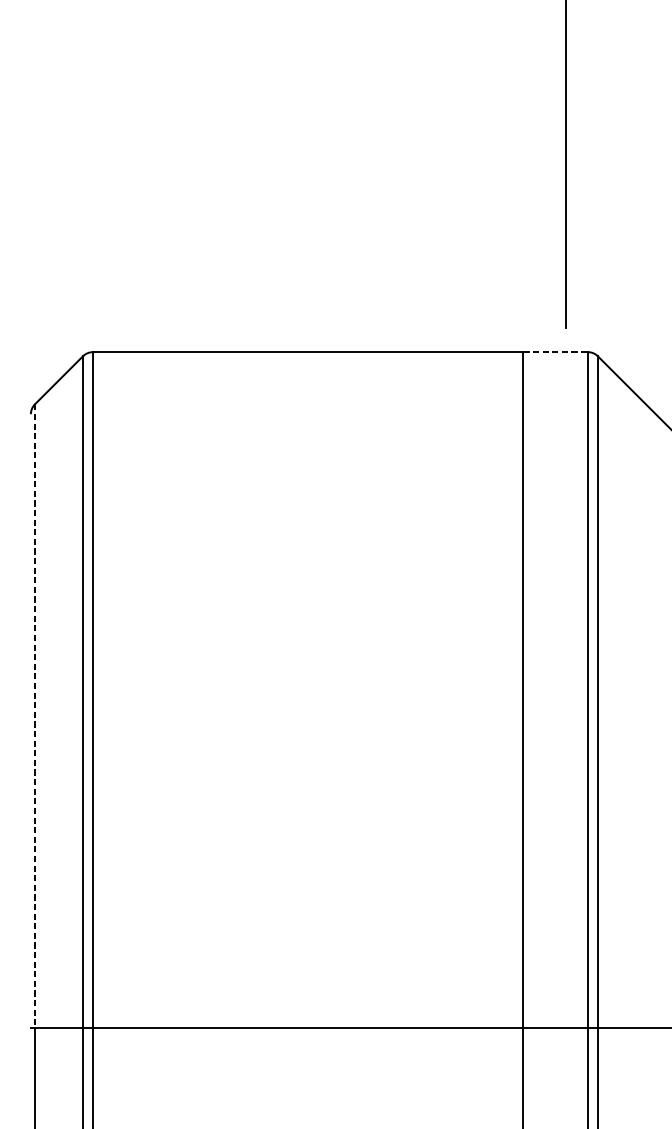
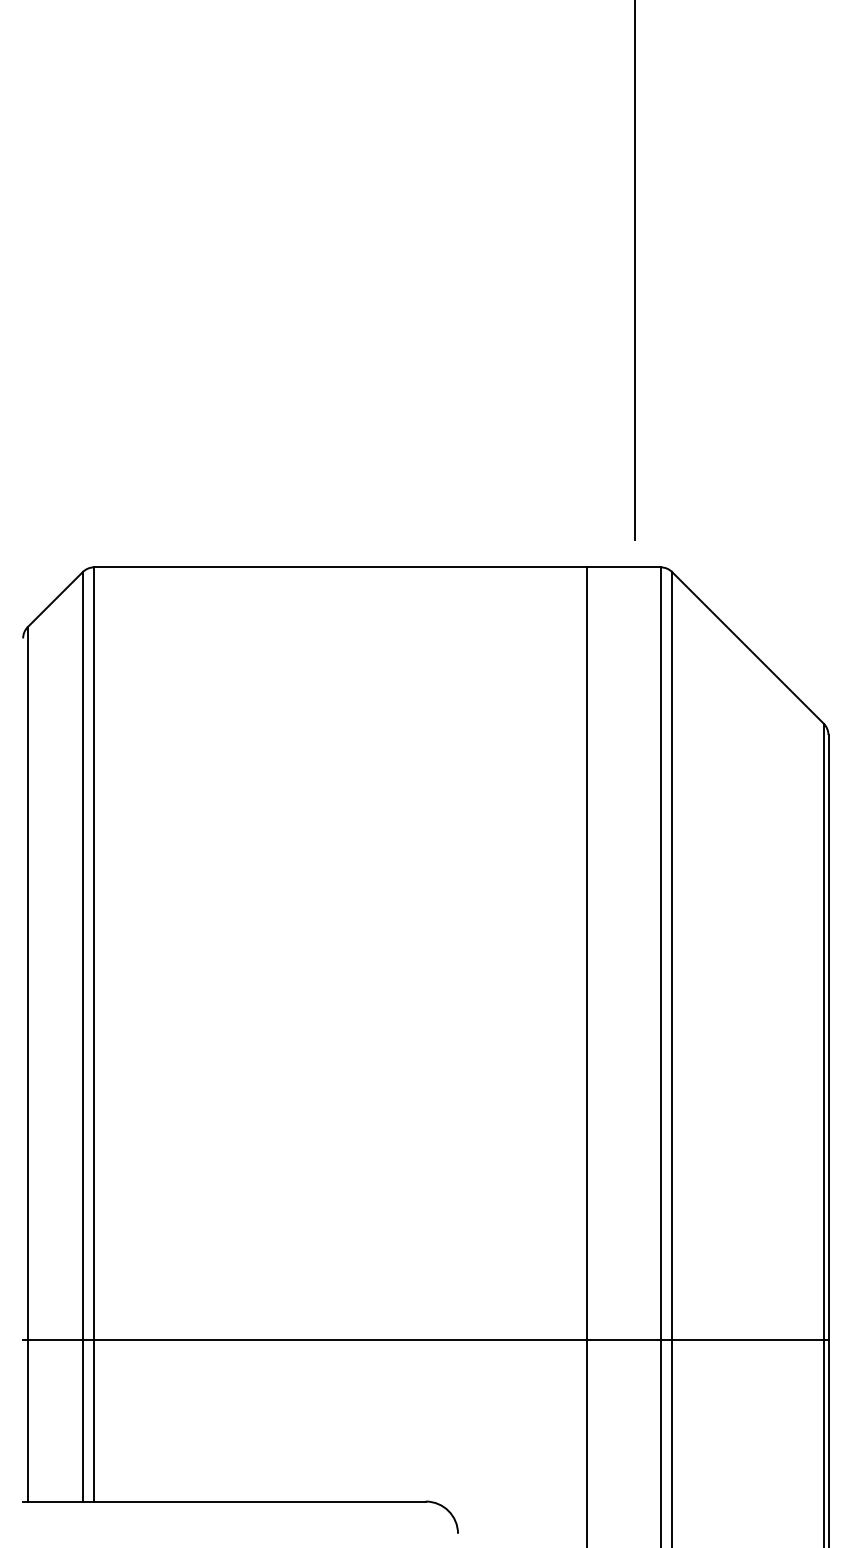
line: (555, 352) -> (623, 567), dashed -> solid
line: (34, 715) -> (27, 983), dashed -> solid

